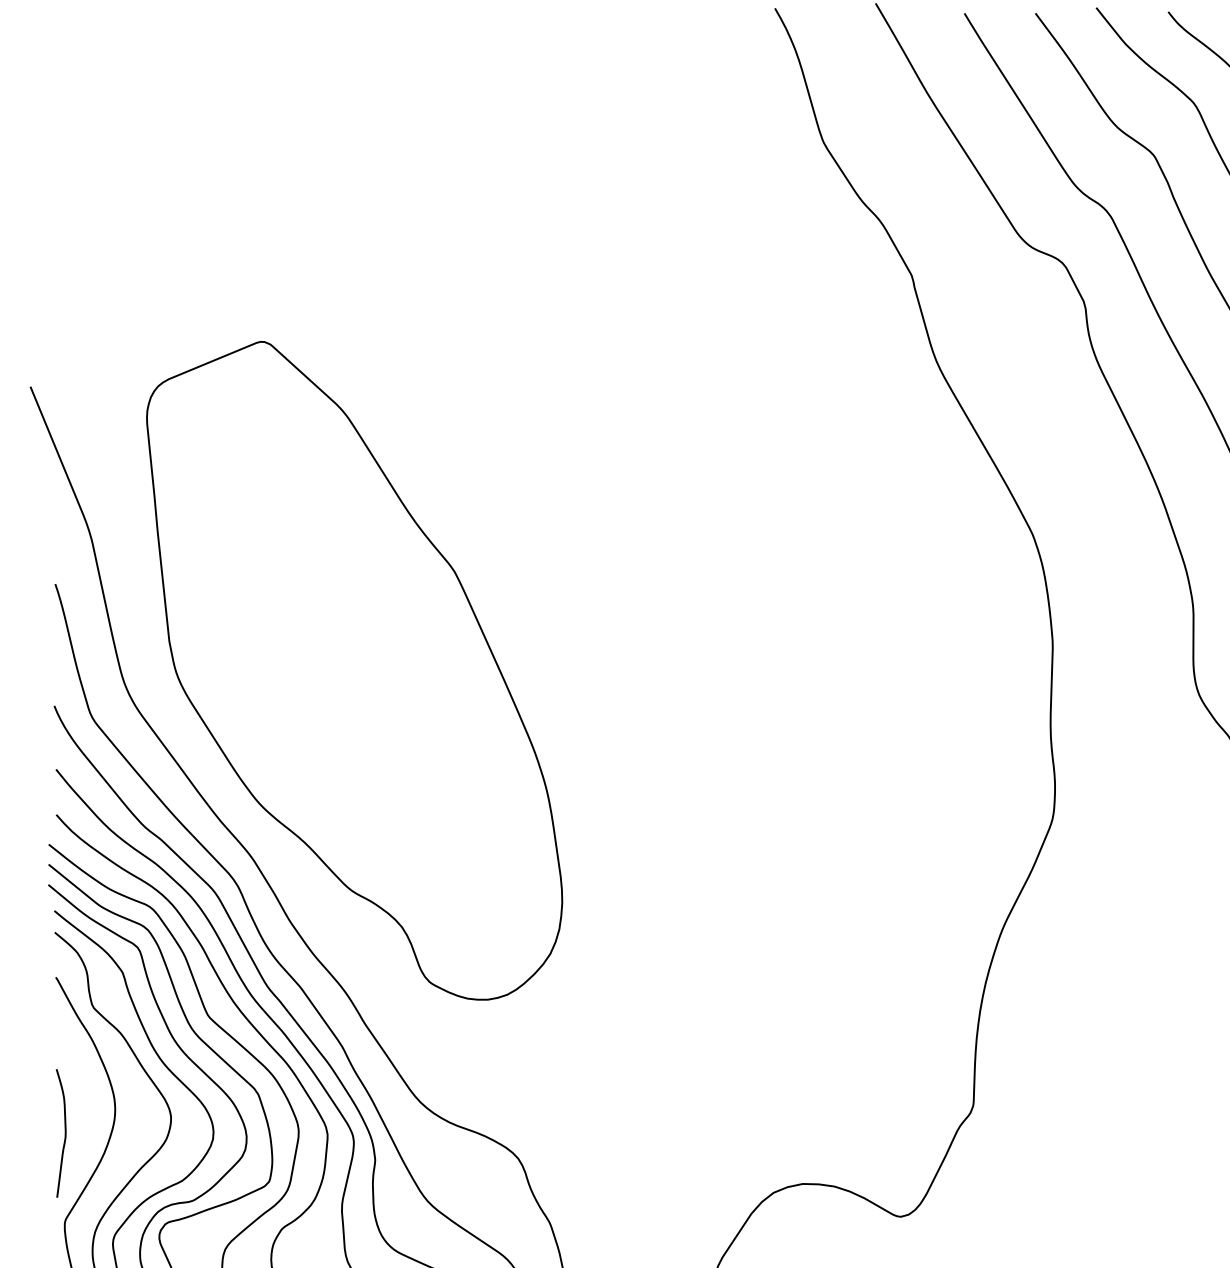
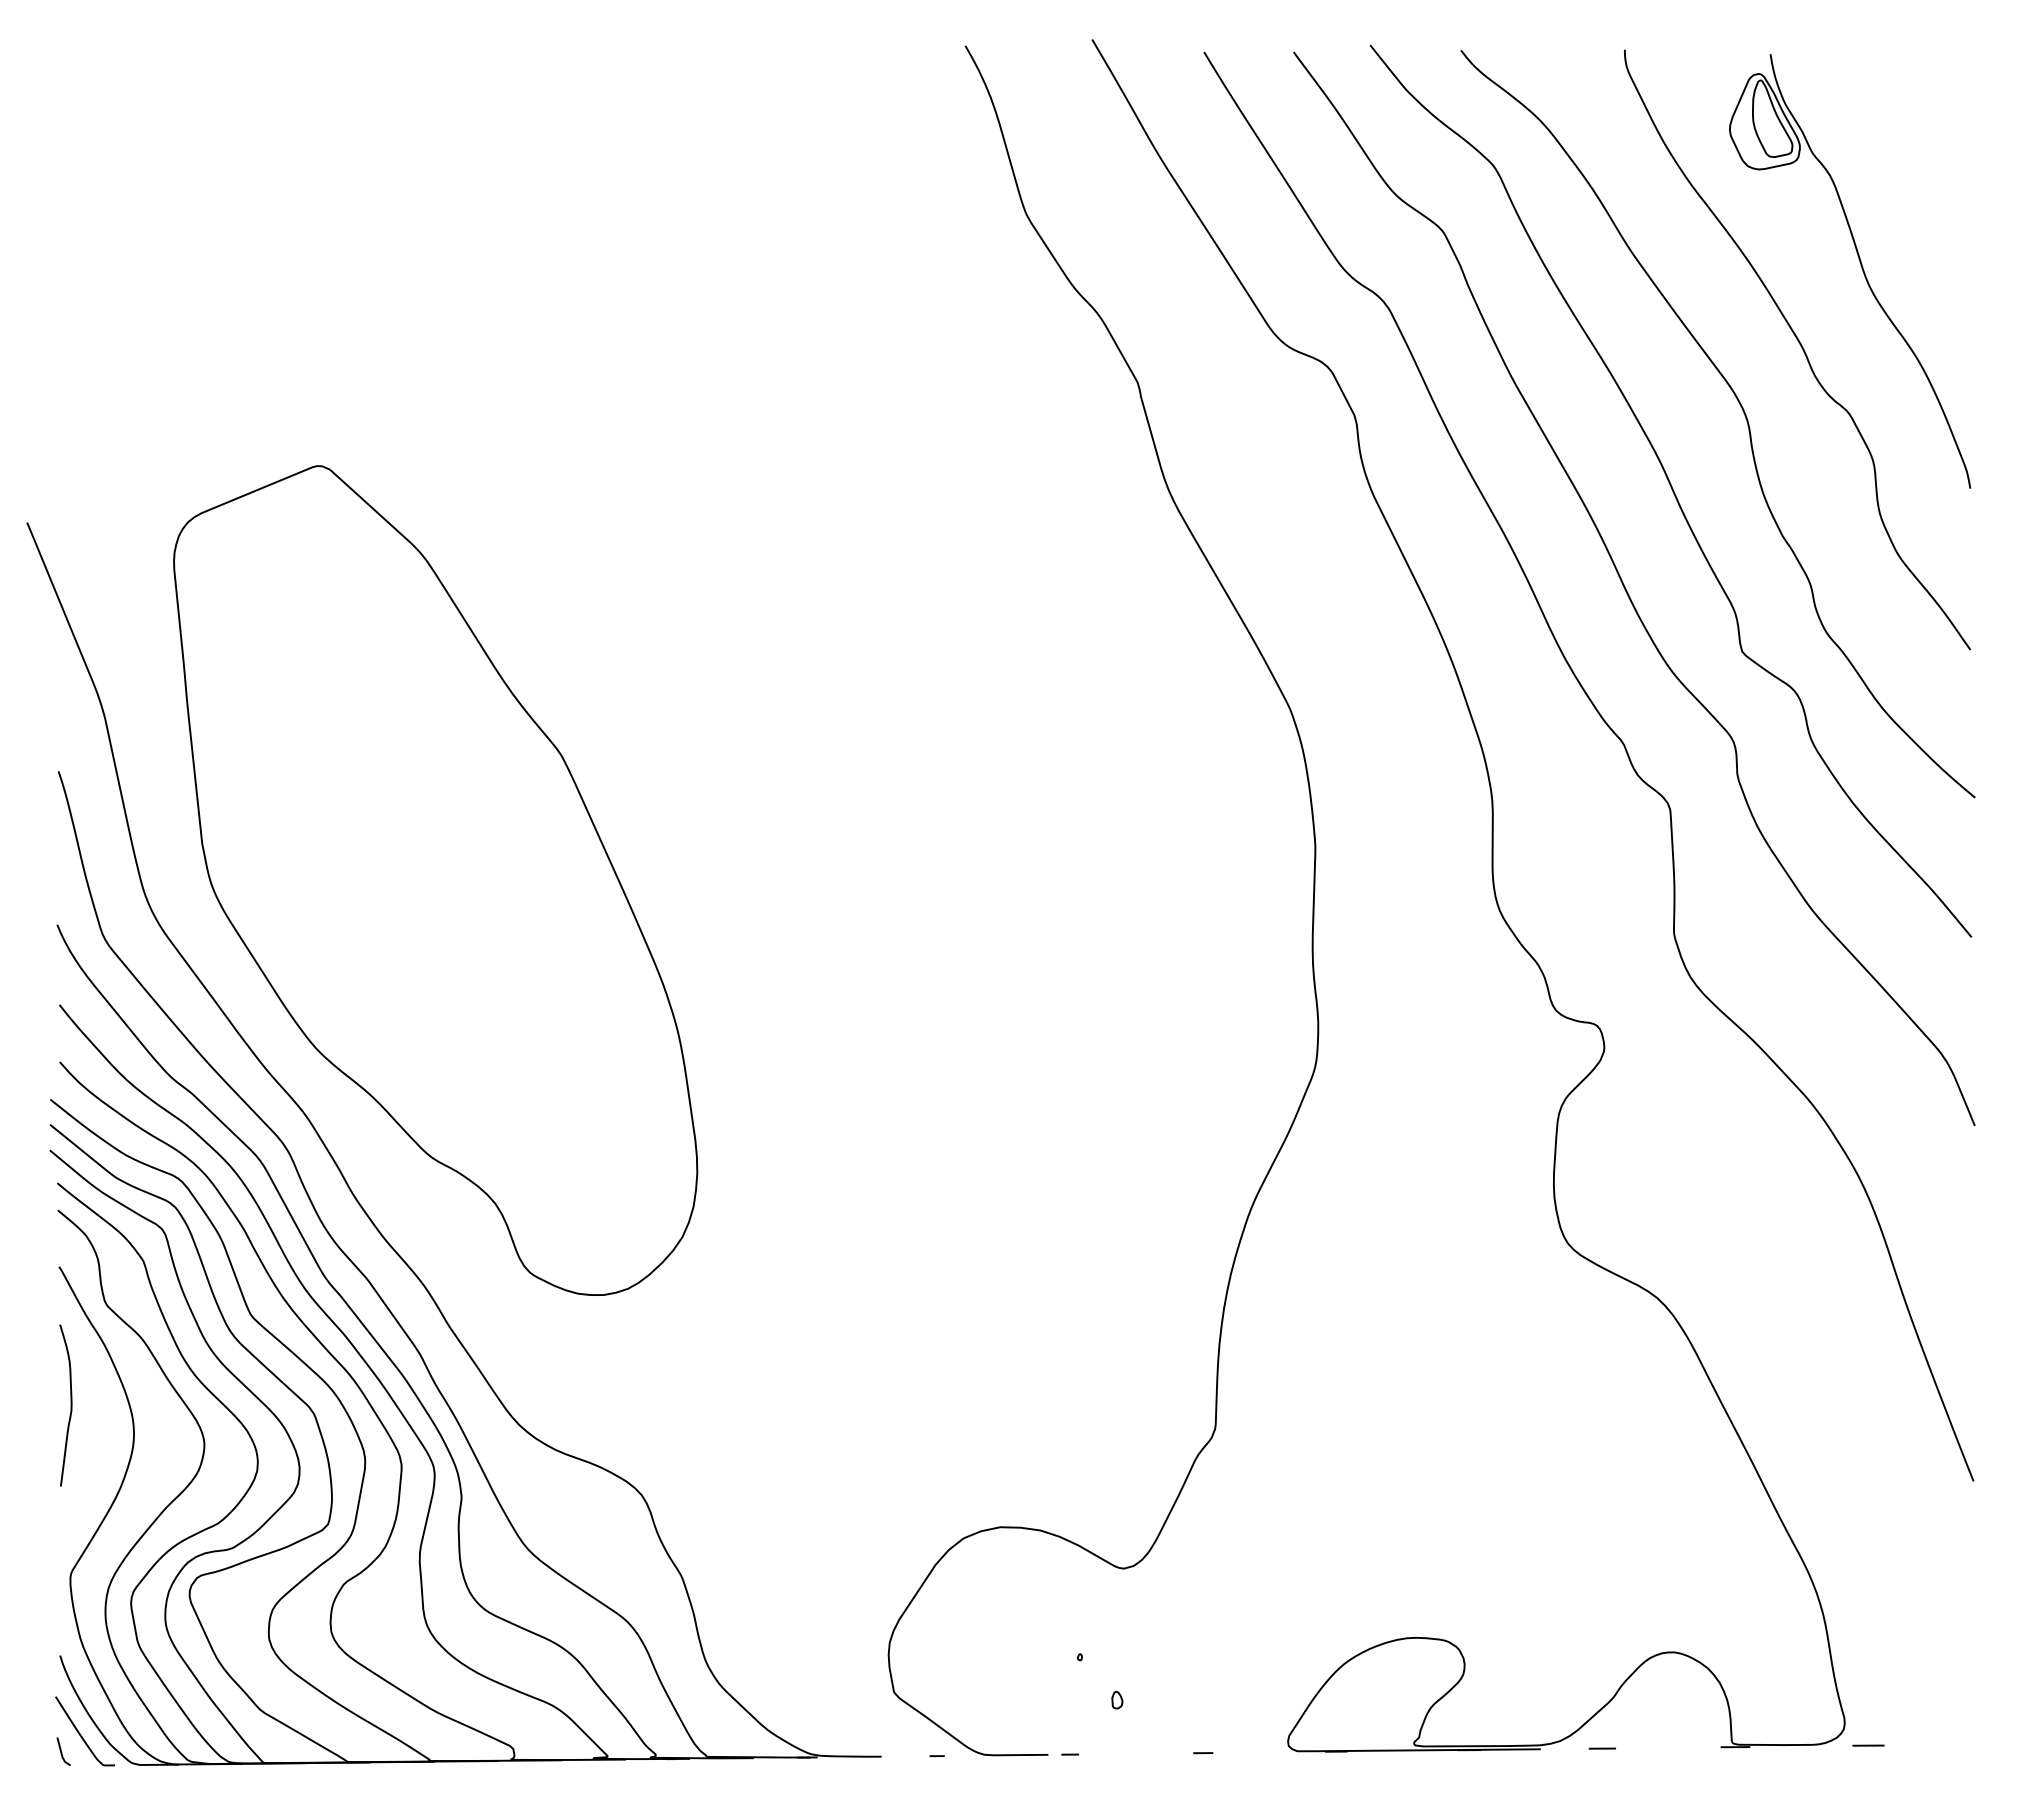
curve: (64, 1133) -> (70, 1405), moved

